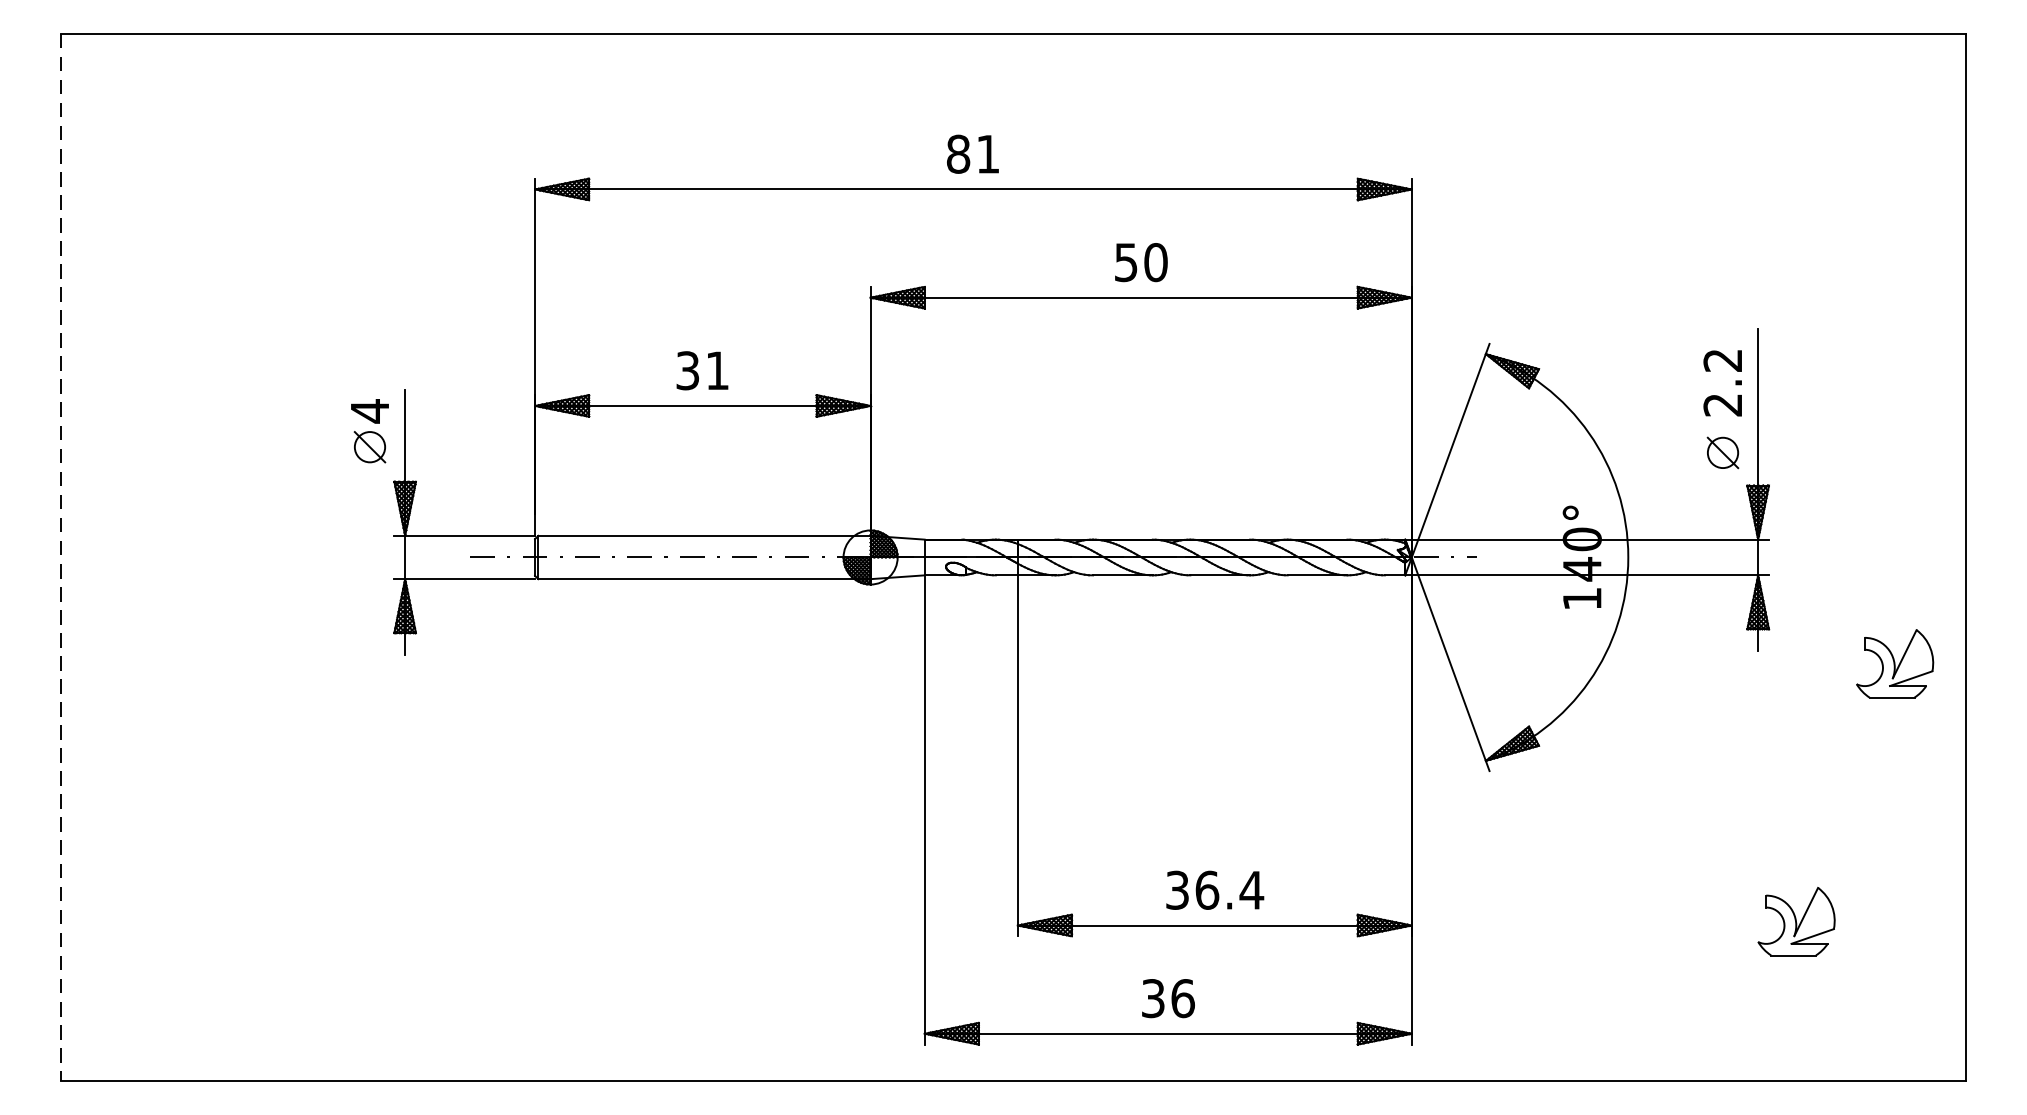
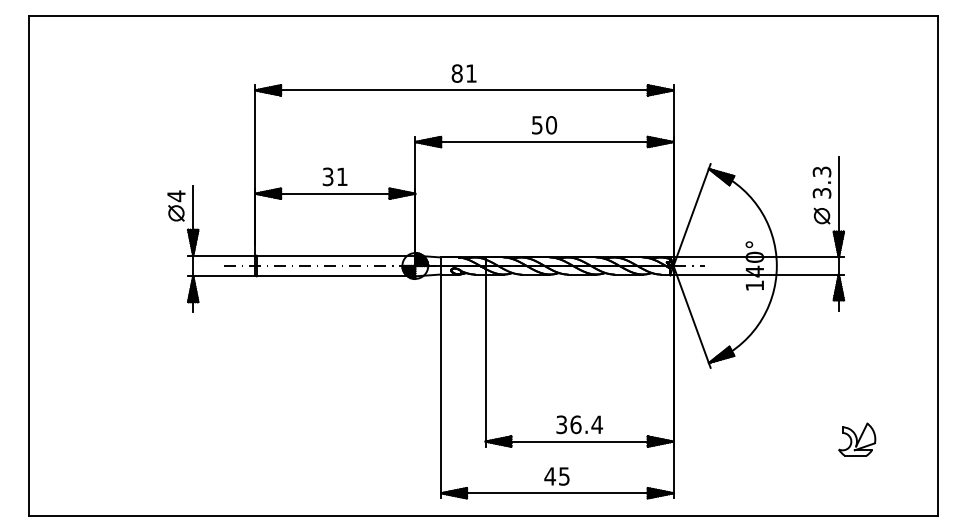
text: (1723, 382) -> (822, 182), 2.2 -> 3.3
line: (62, 558) -> (29, 266), dashed -> solid
part: (1895, 663) -> (904, 316), removed
text: (1168, 998) -> (557, 476), 36 -> 45

